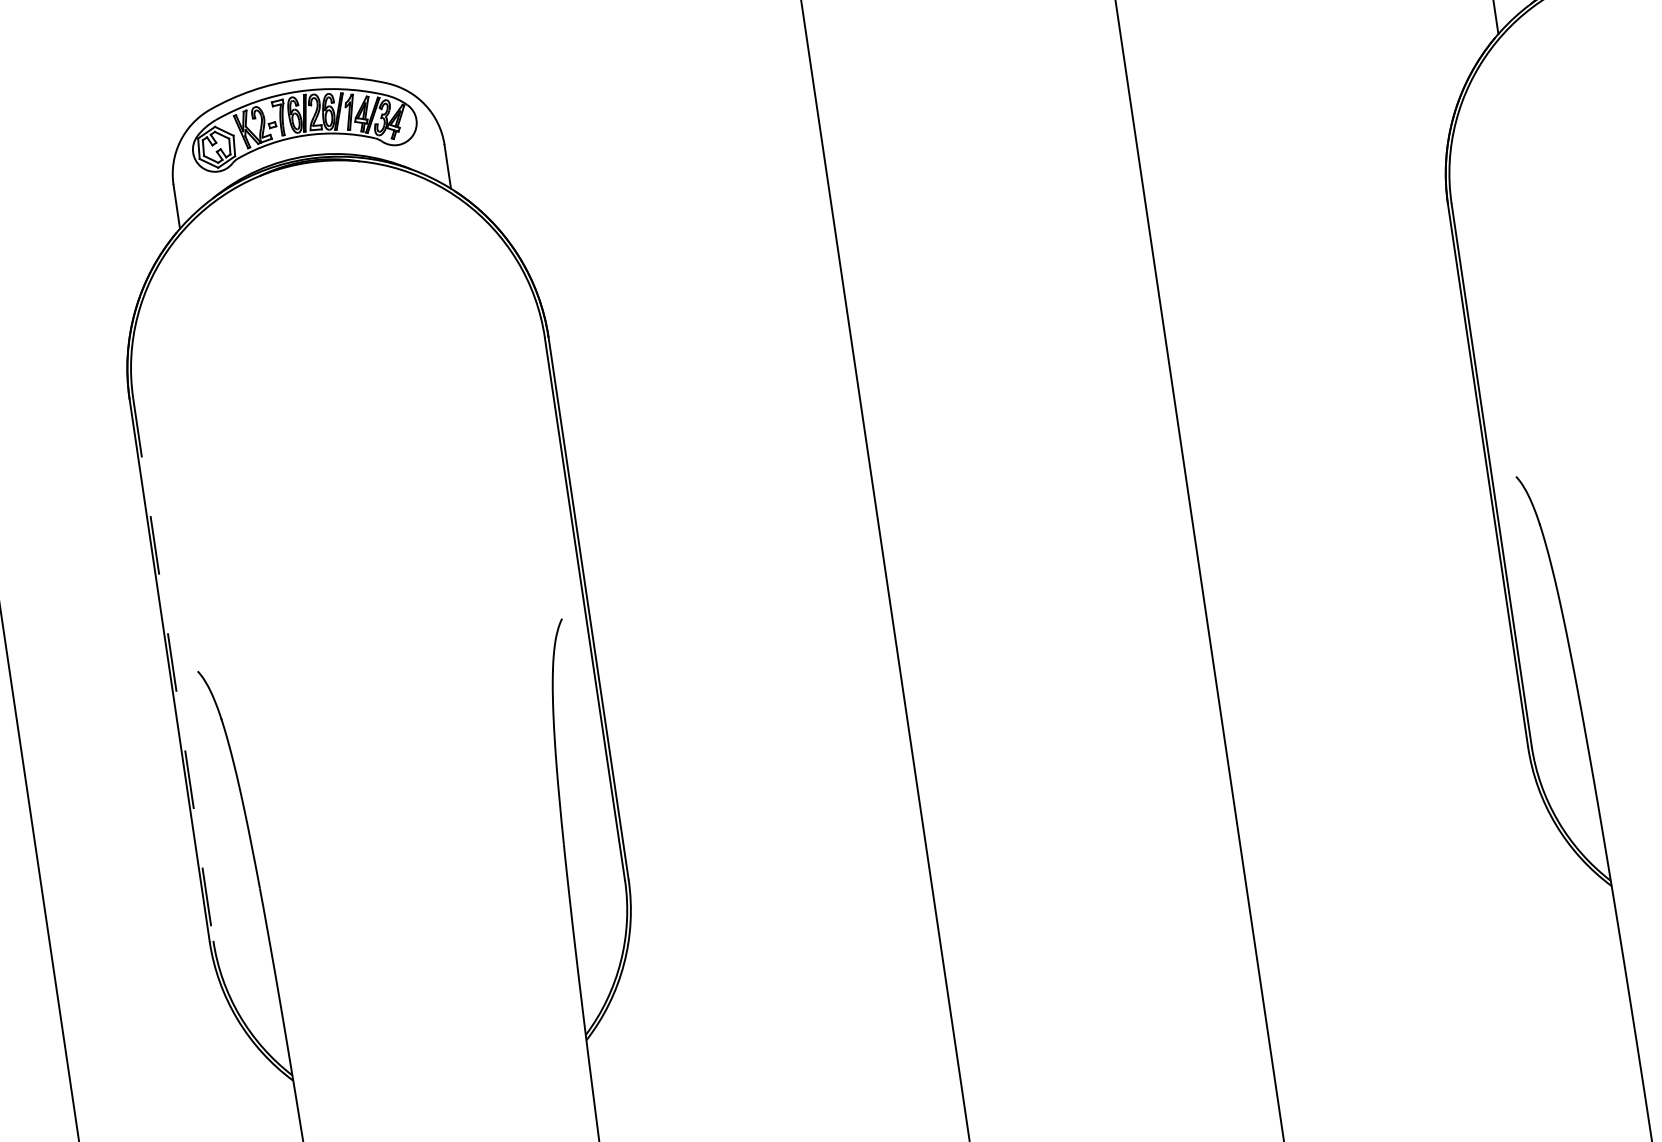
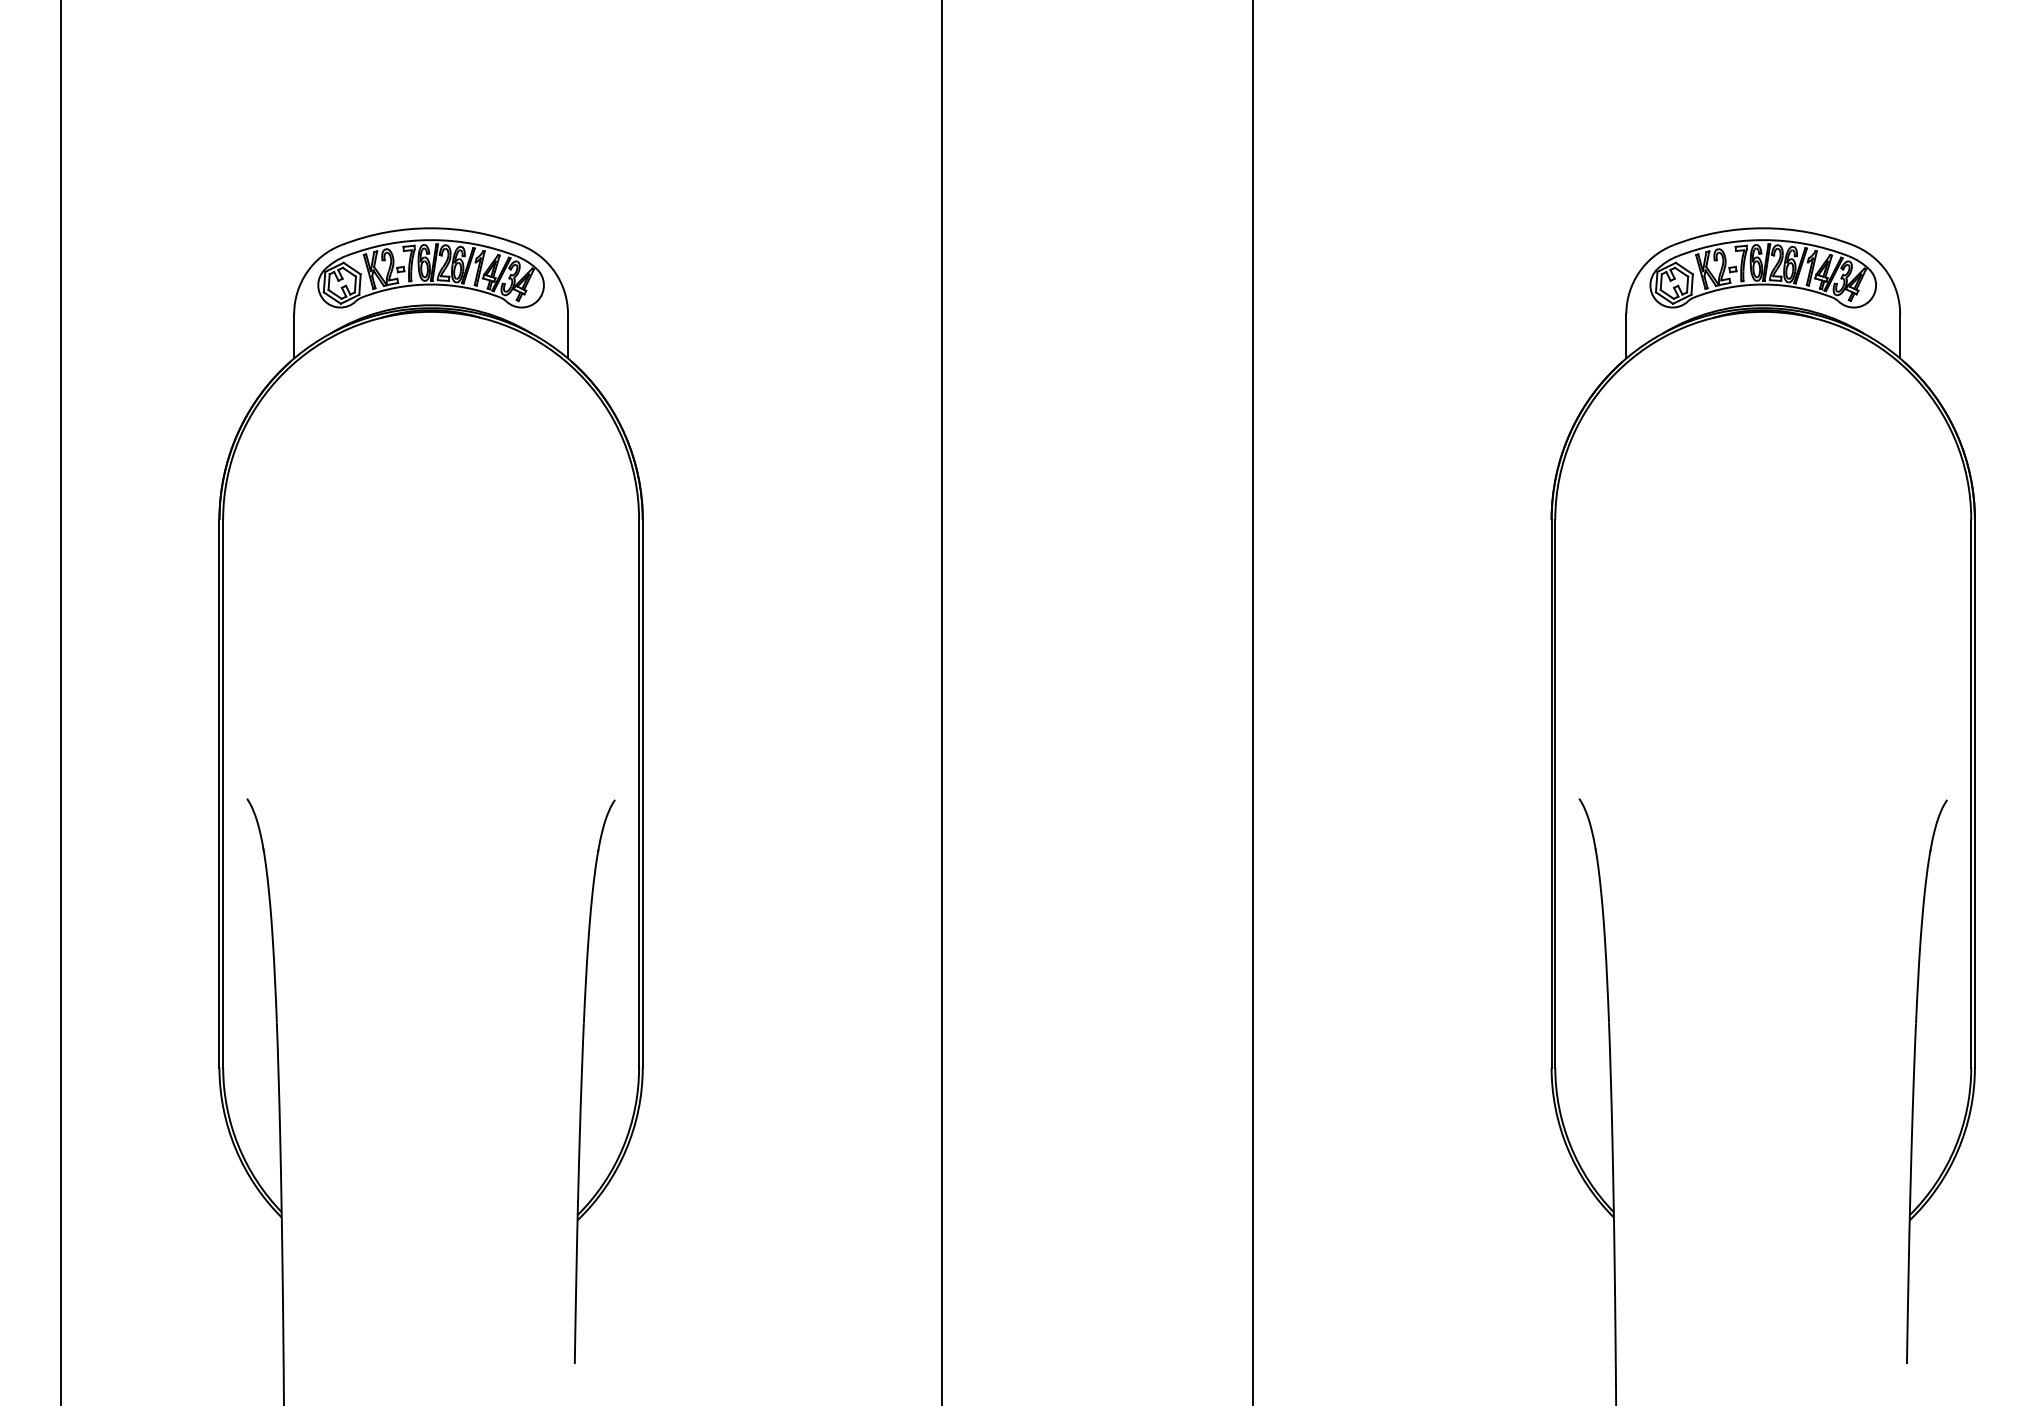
line: (173, 669) -> (223, 793), dashed -> solid

